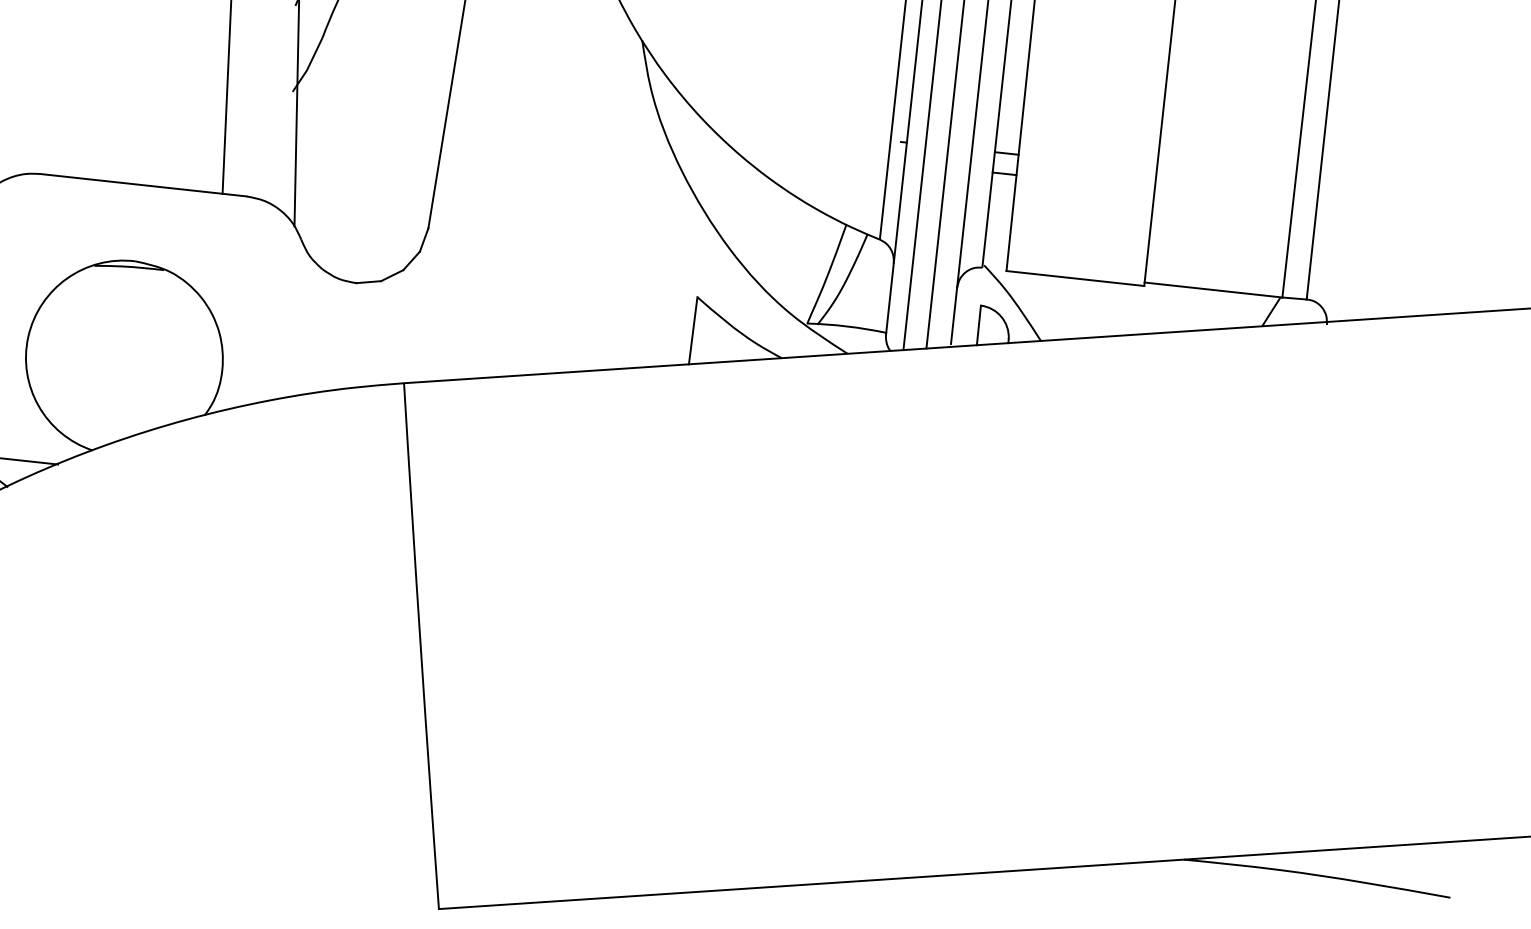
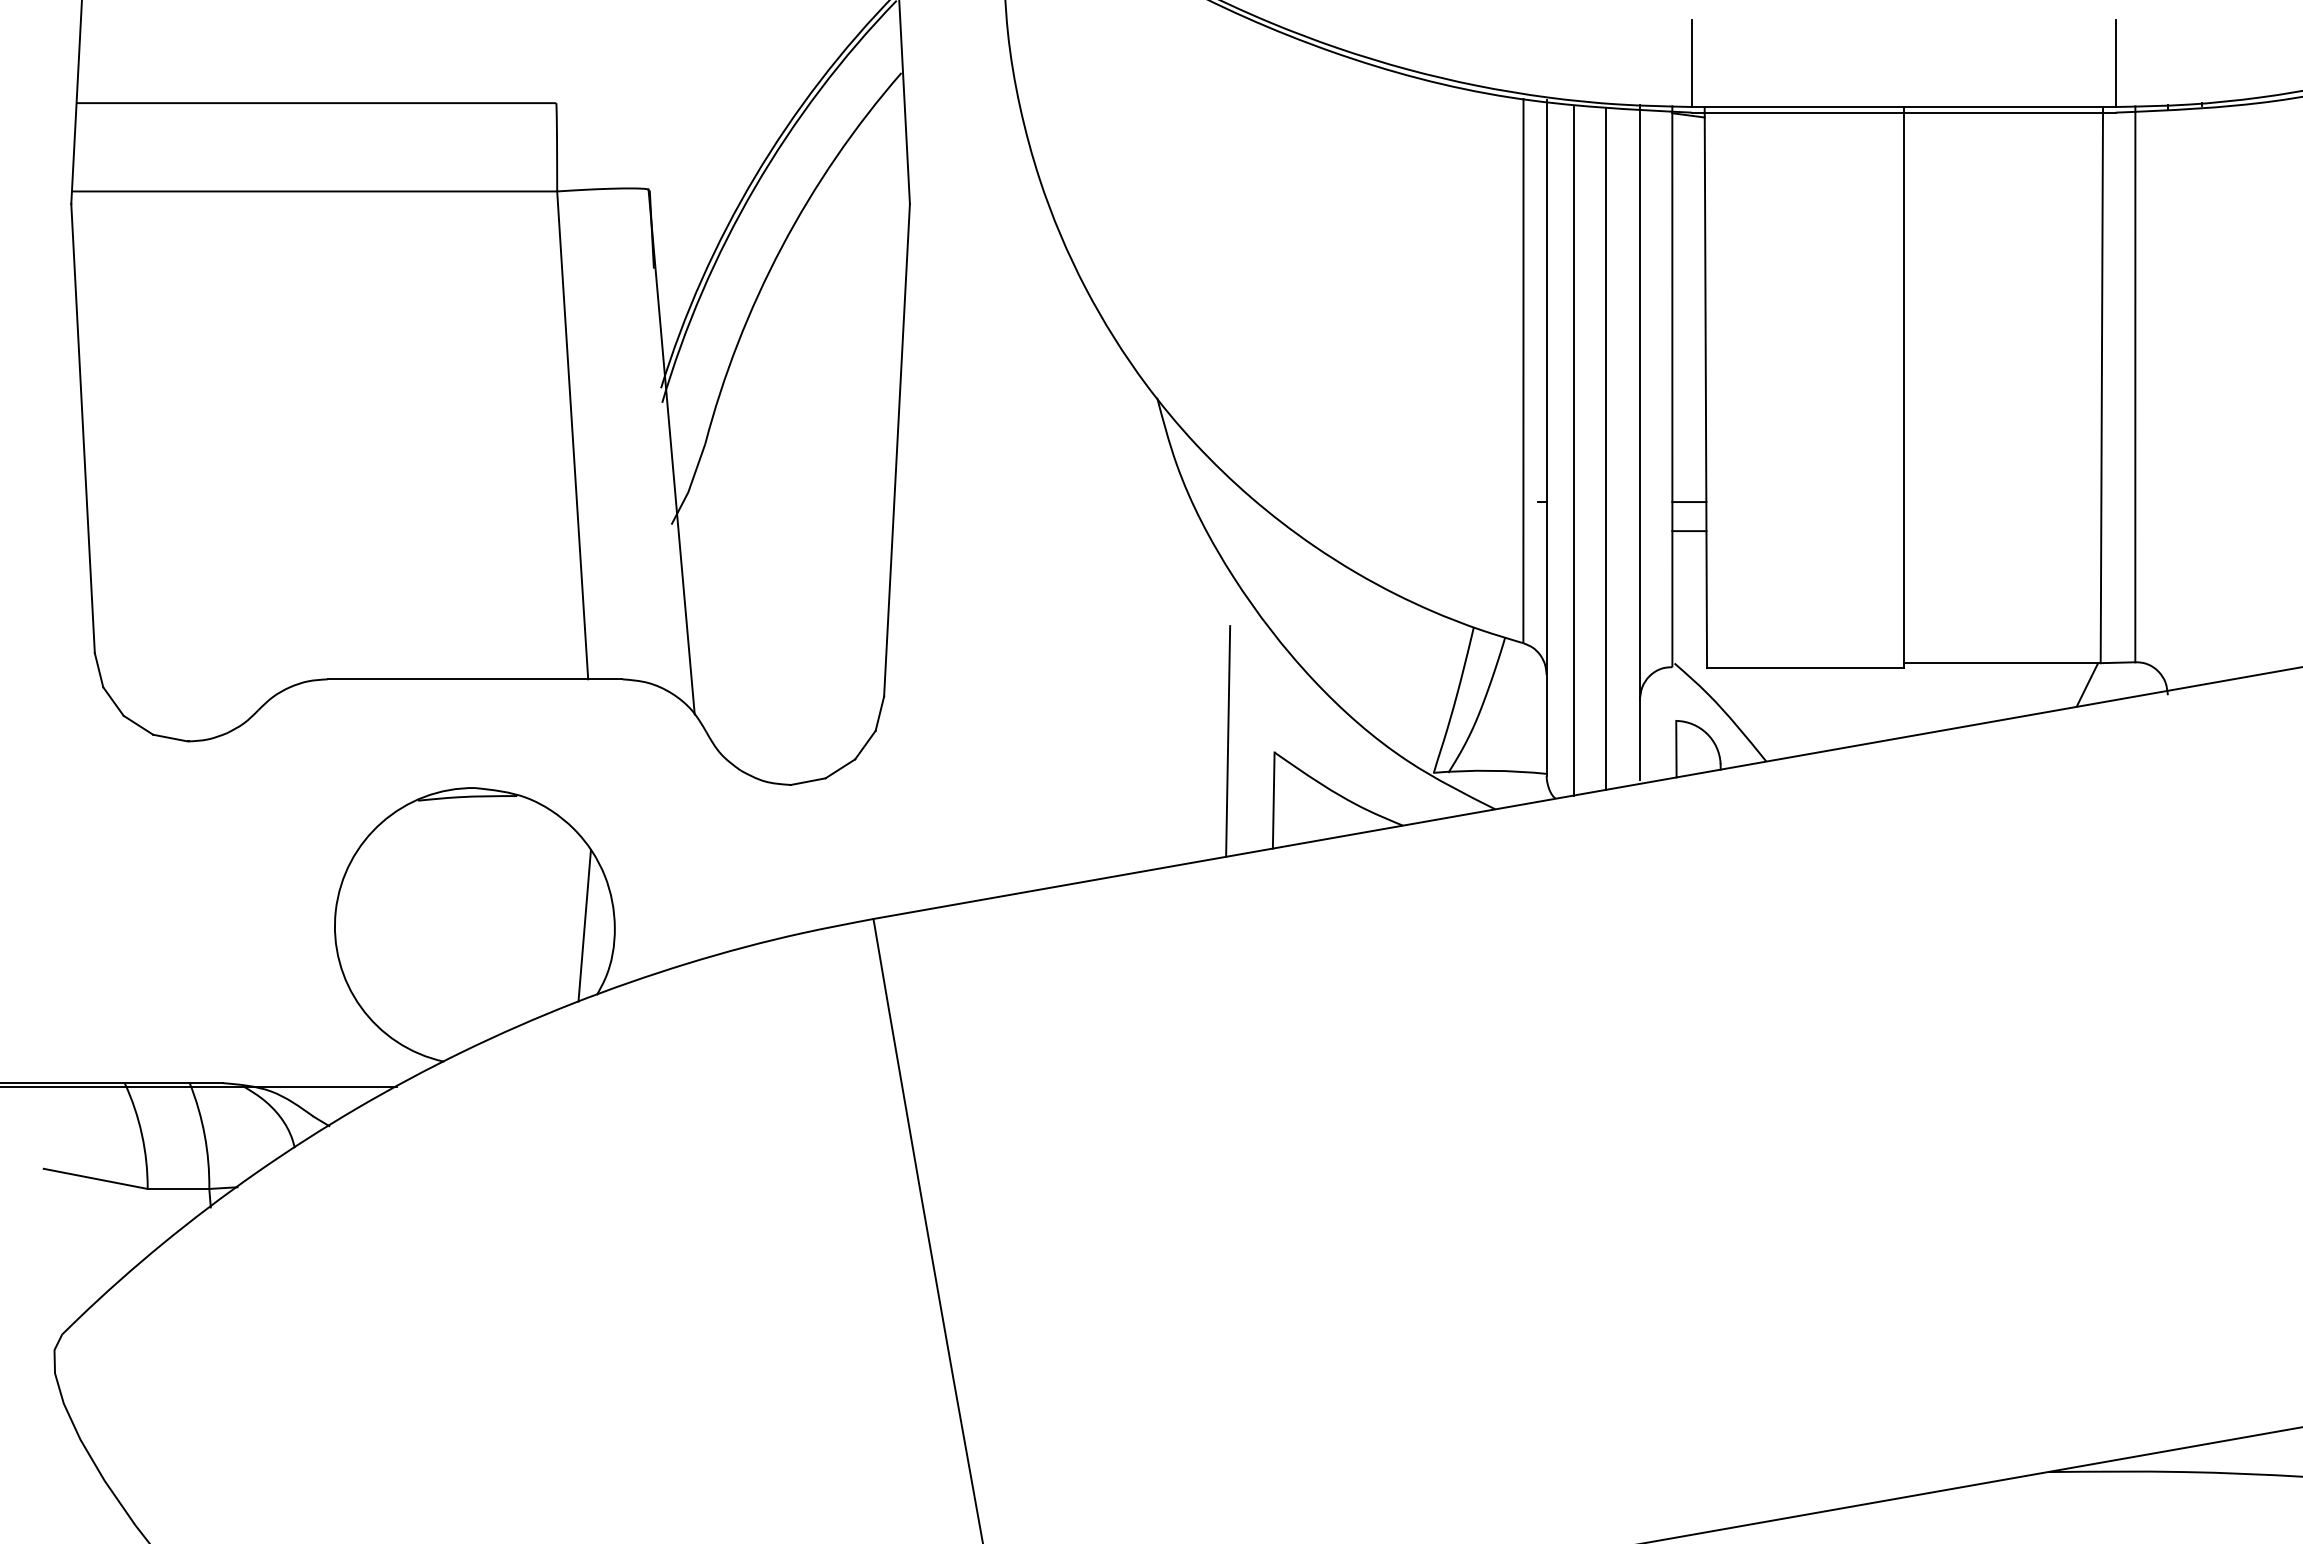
line: (666, 286) -> (1228, 741), added
line: (201, 365) -> (584, 925), added

